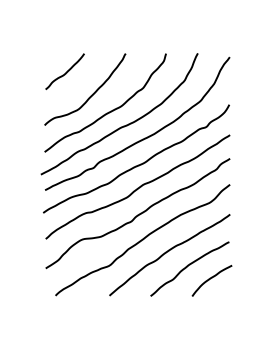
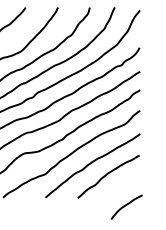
curve: (210, 279) -> (125, 206), moved

